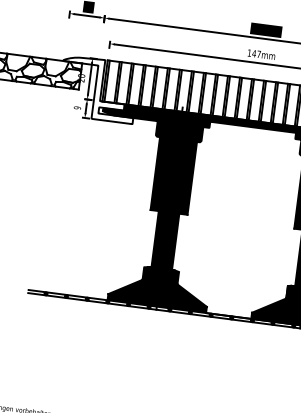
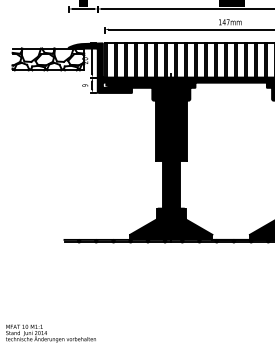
fill: (97, 88) -> (99, 67), added

